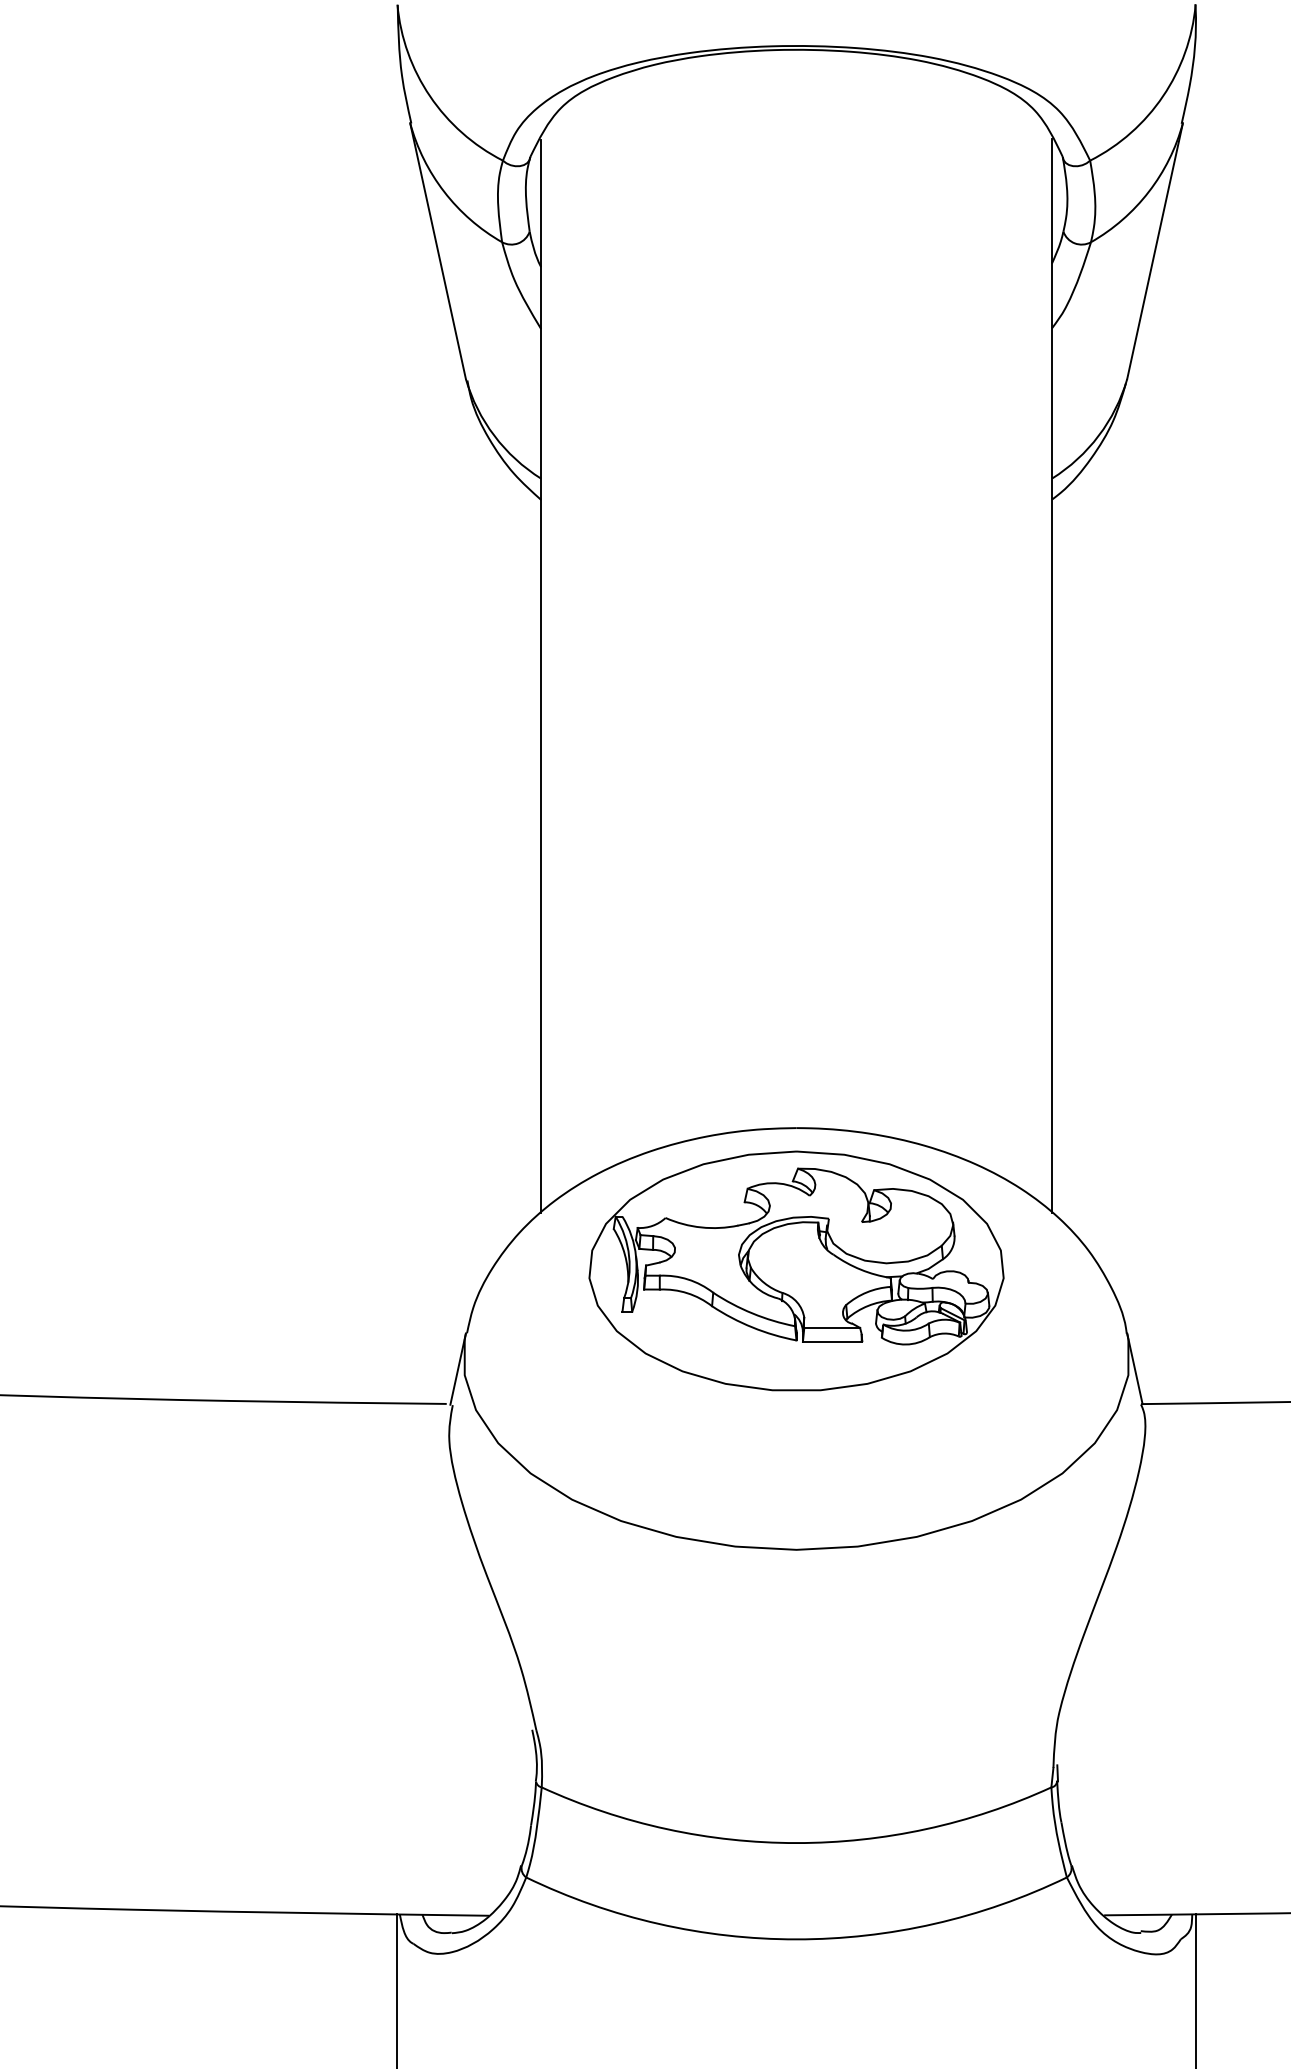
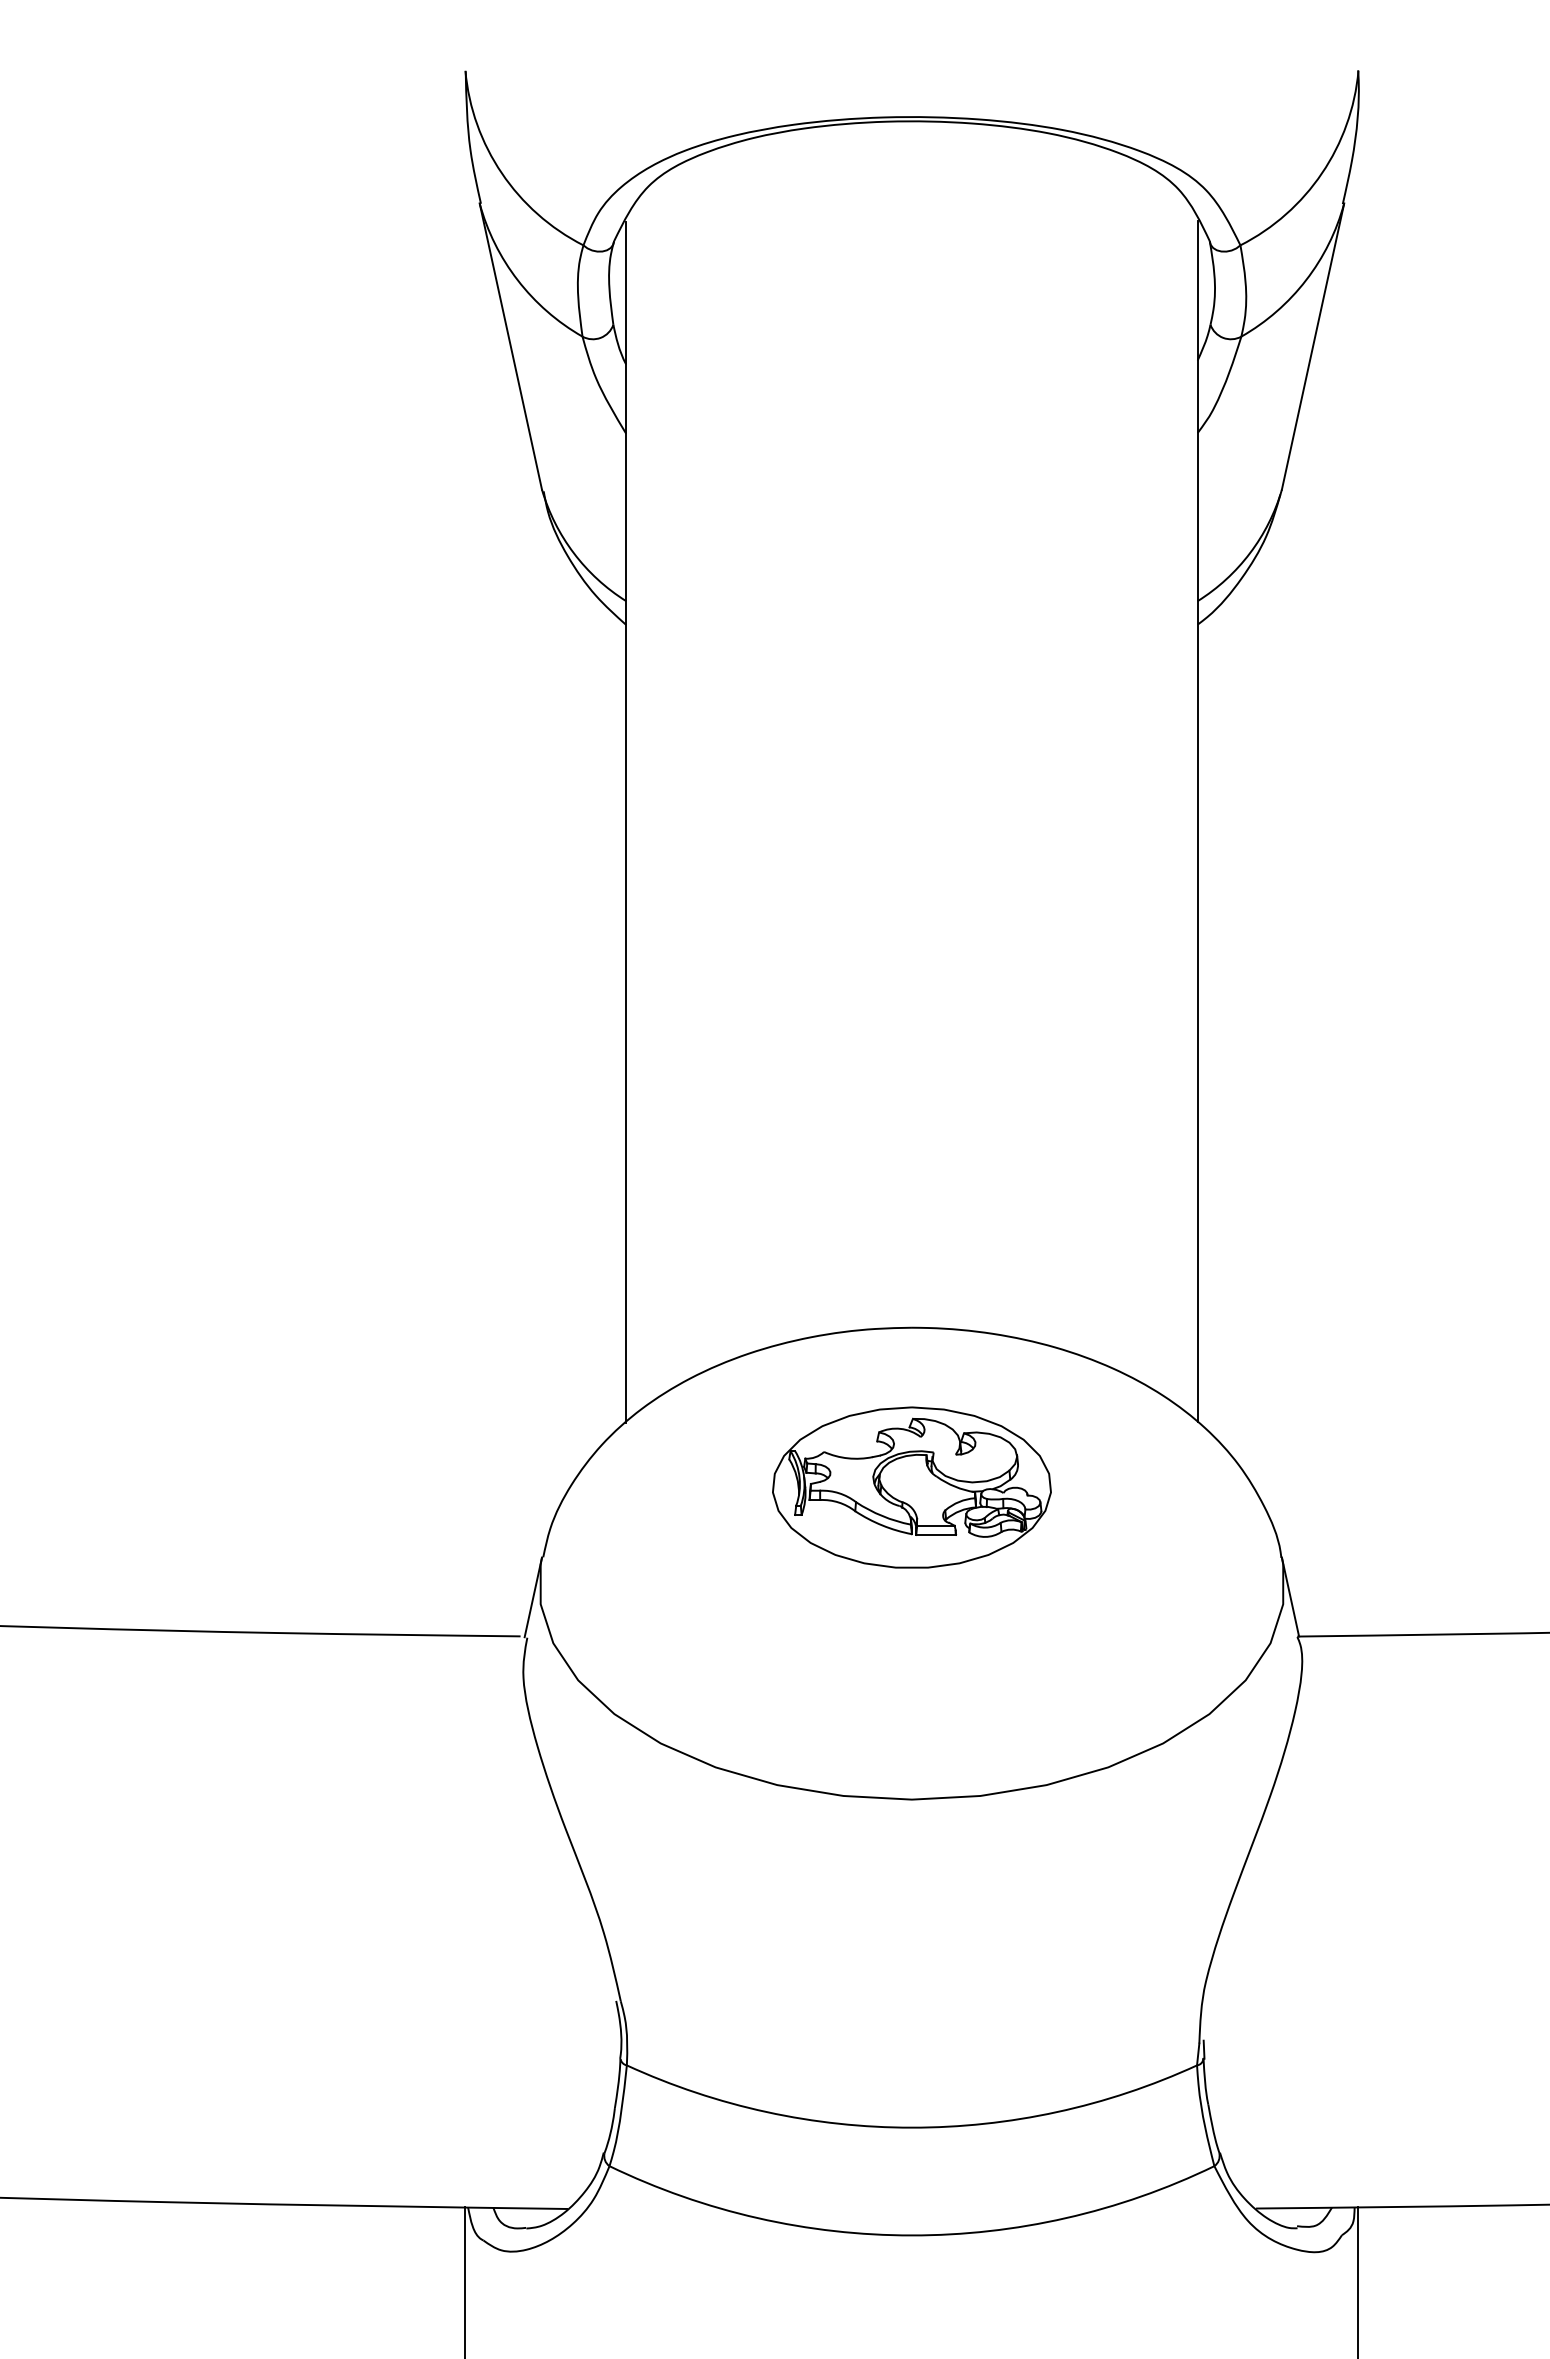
part: (796, 1270) -> (911, 1487), size x0.6

